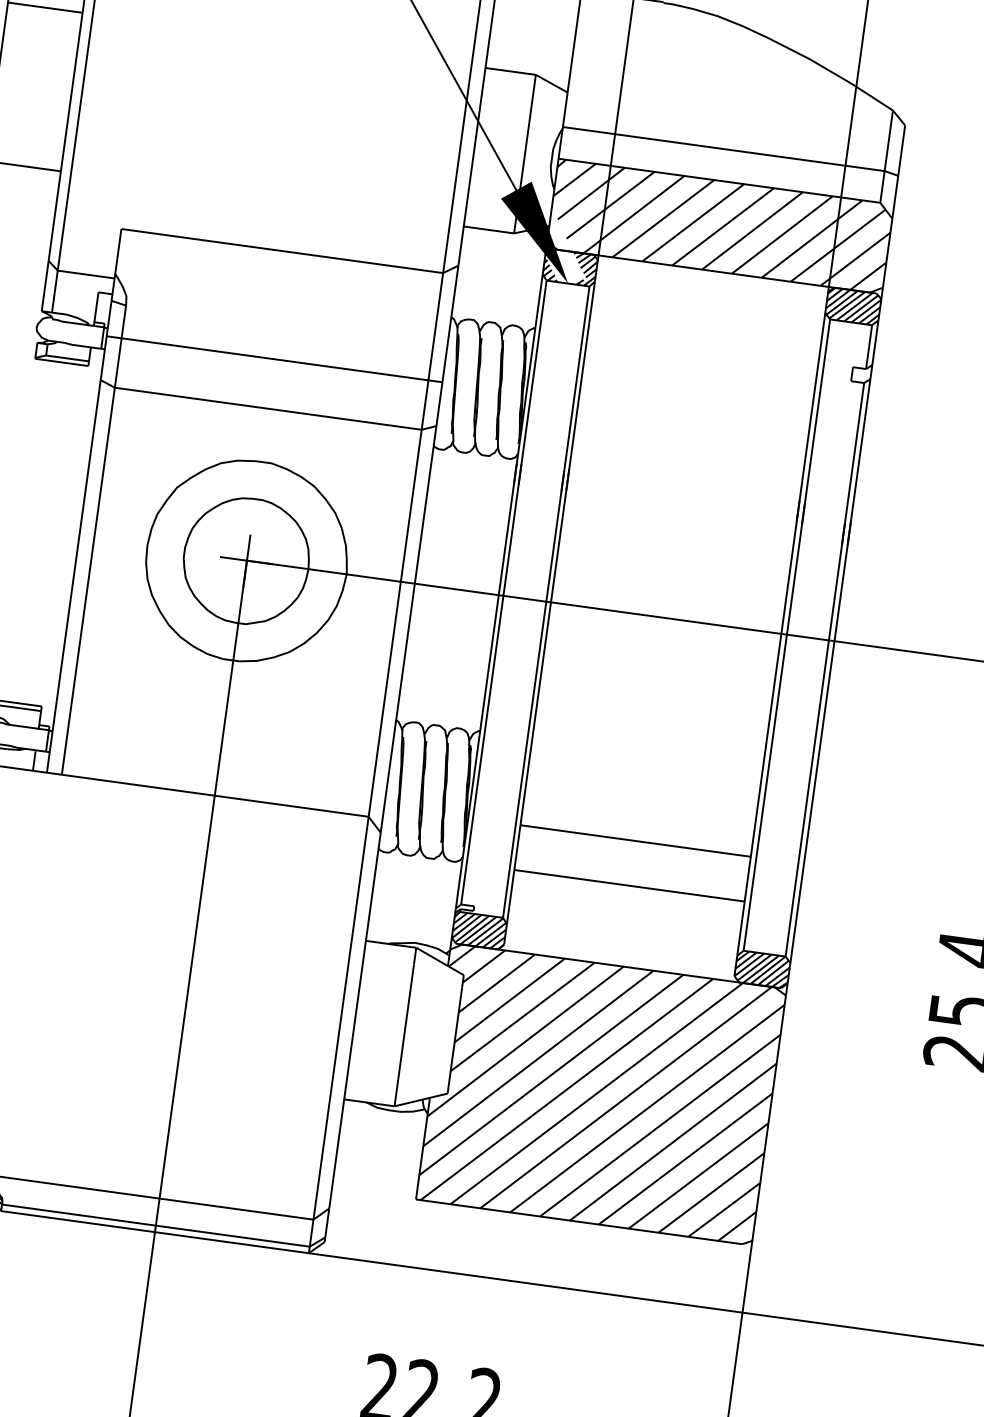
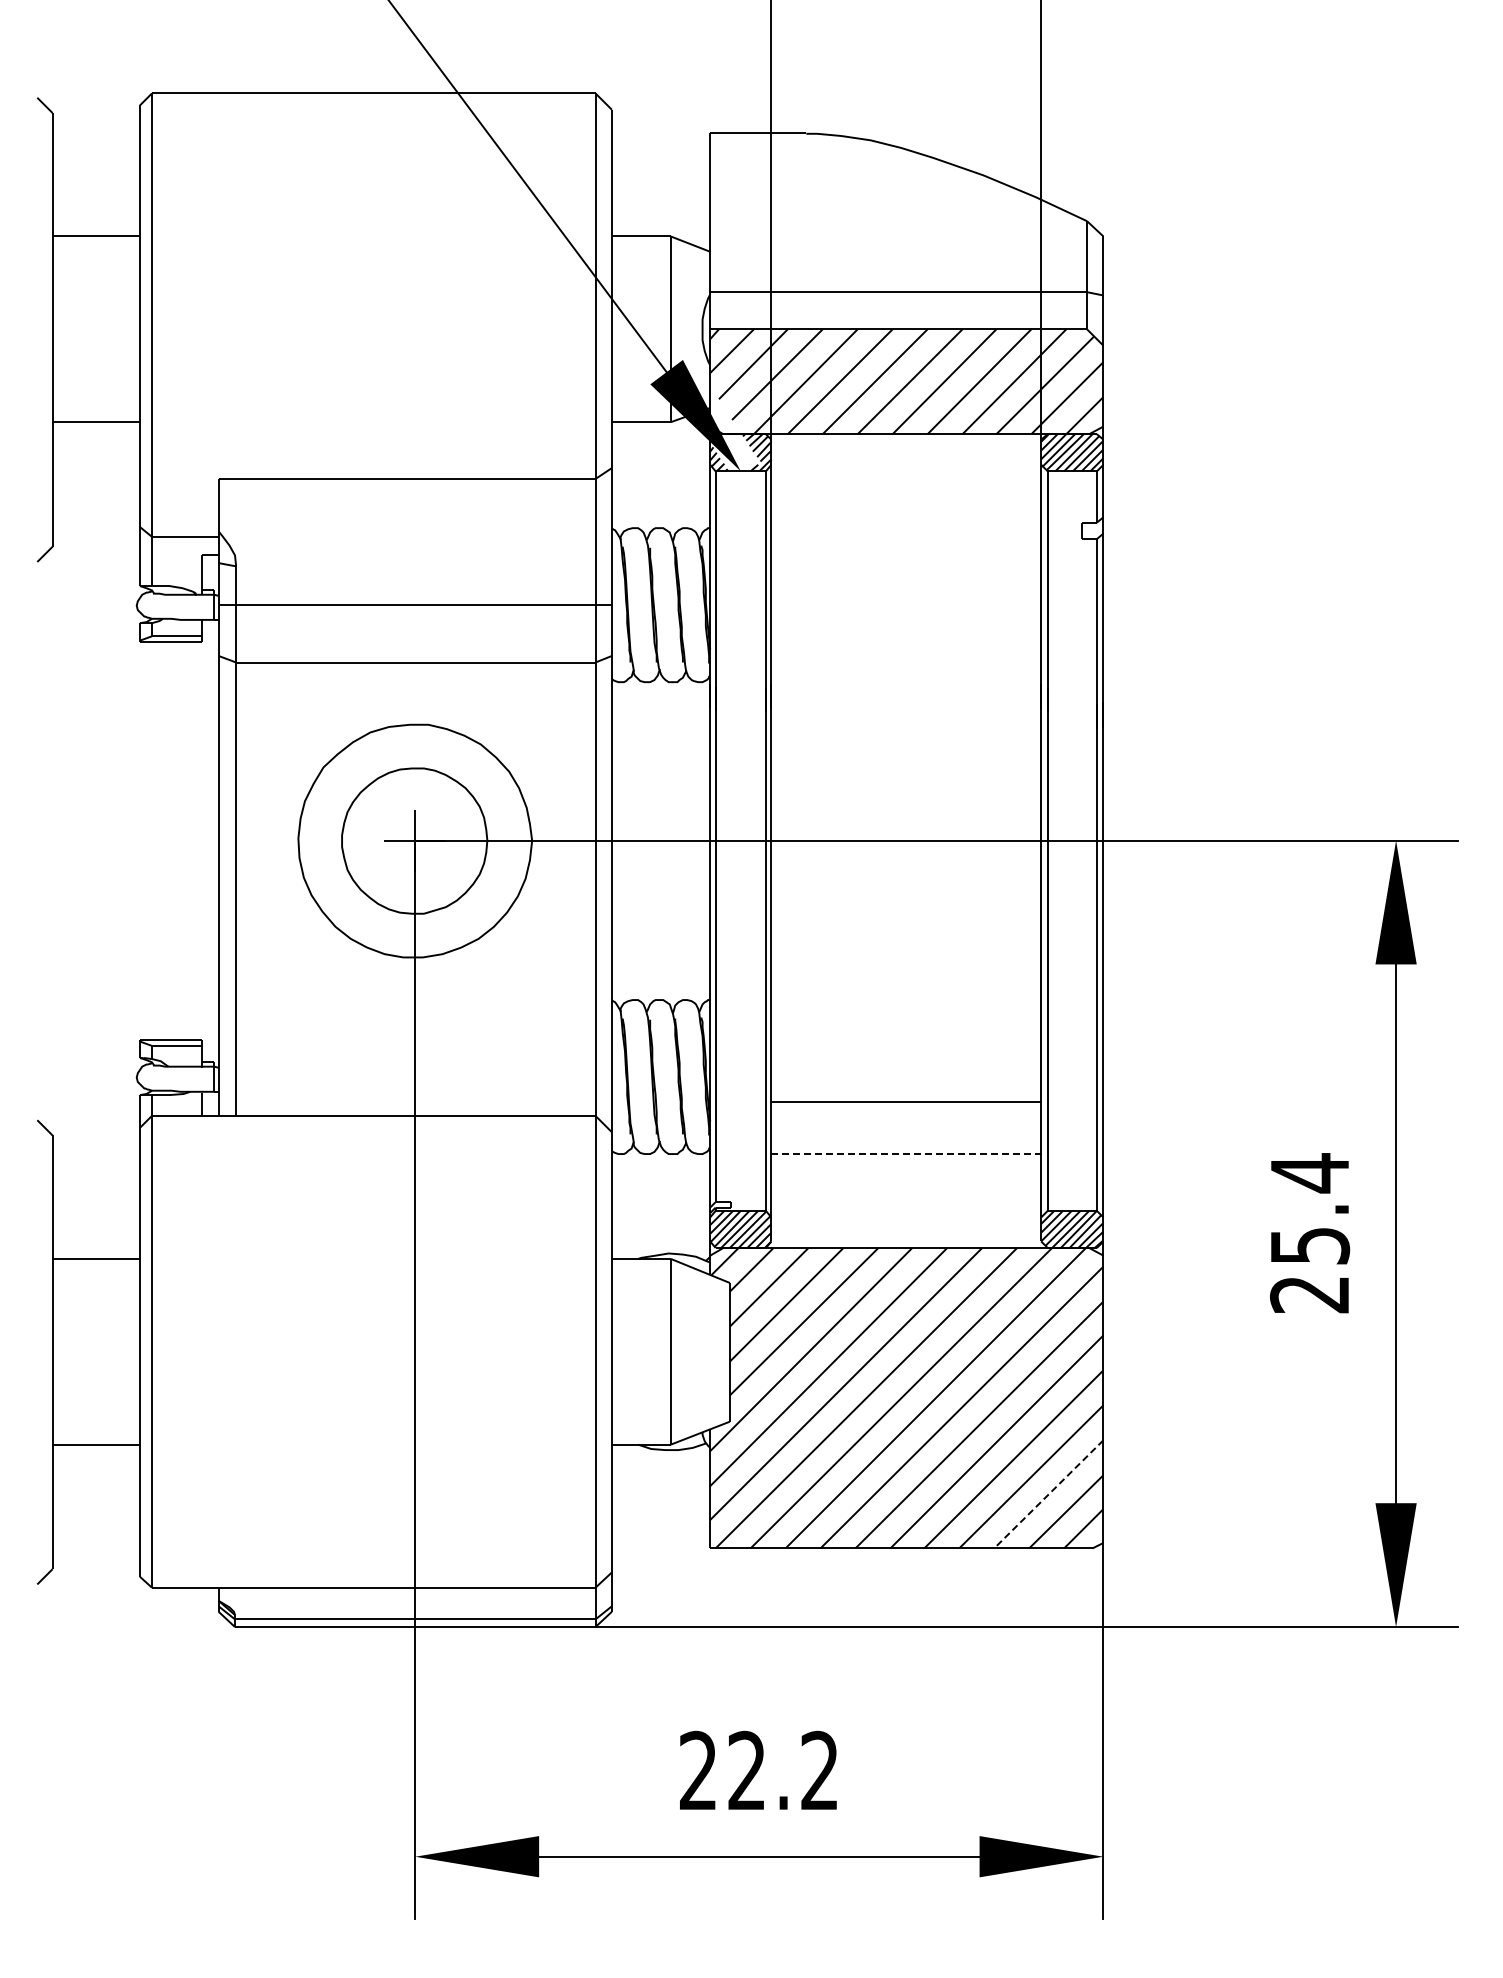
line: (629, 886) -> (906, 1154), solid -> dashed
line: (711, 1193) -> (1048, 1494), solid -> dashed

